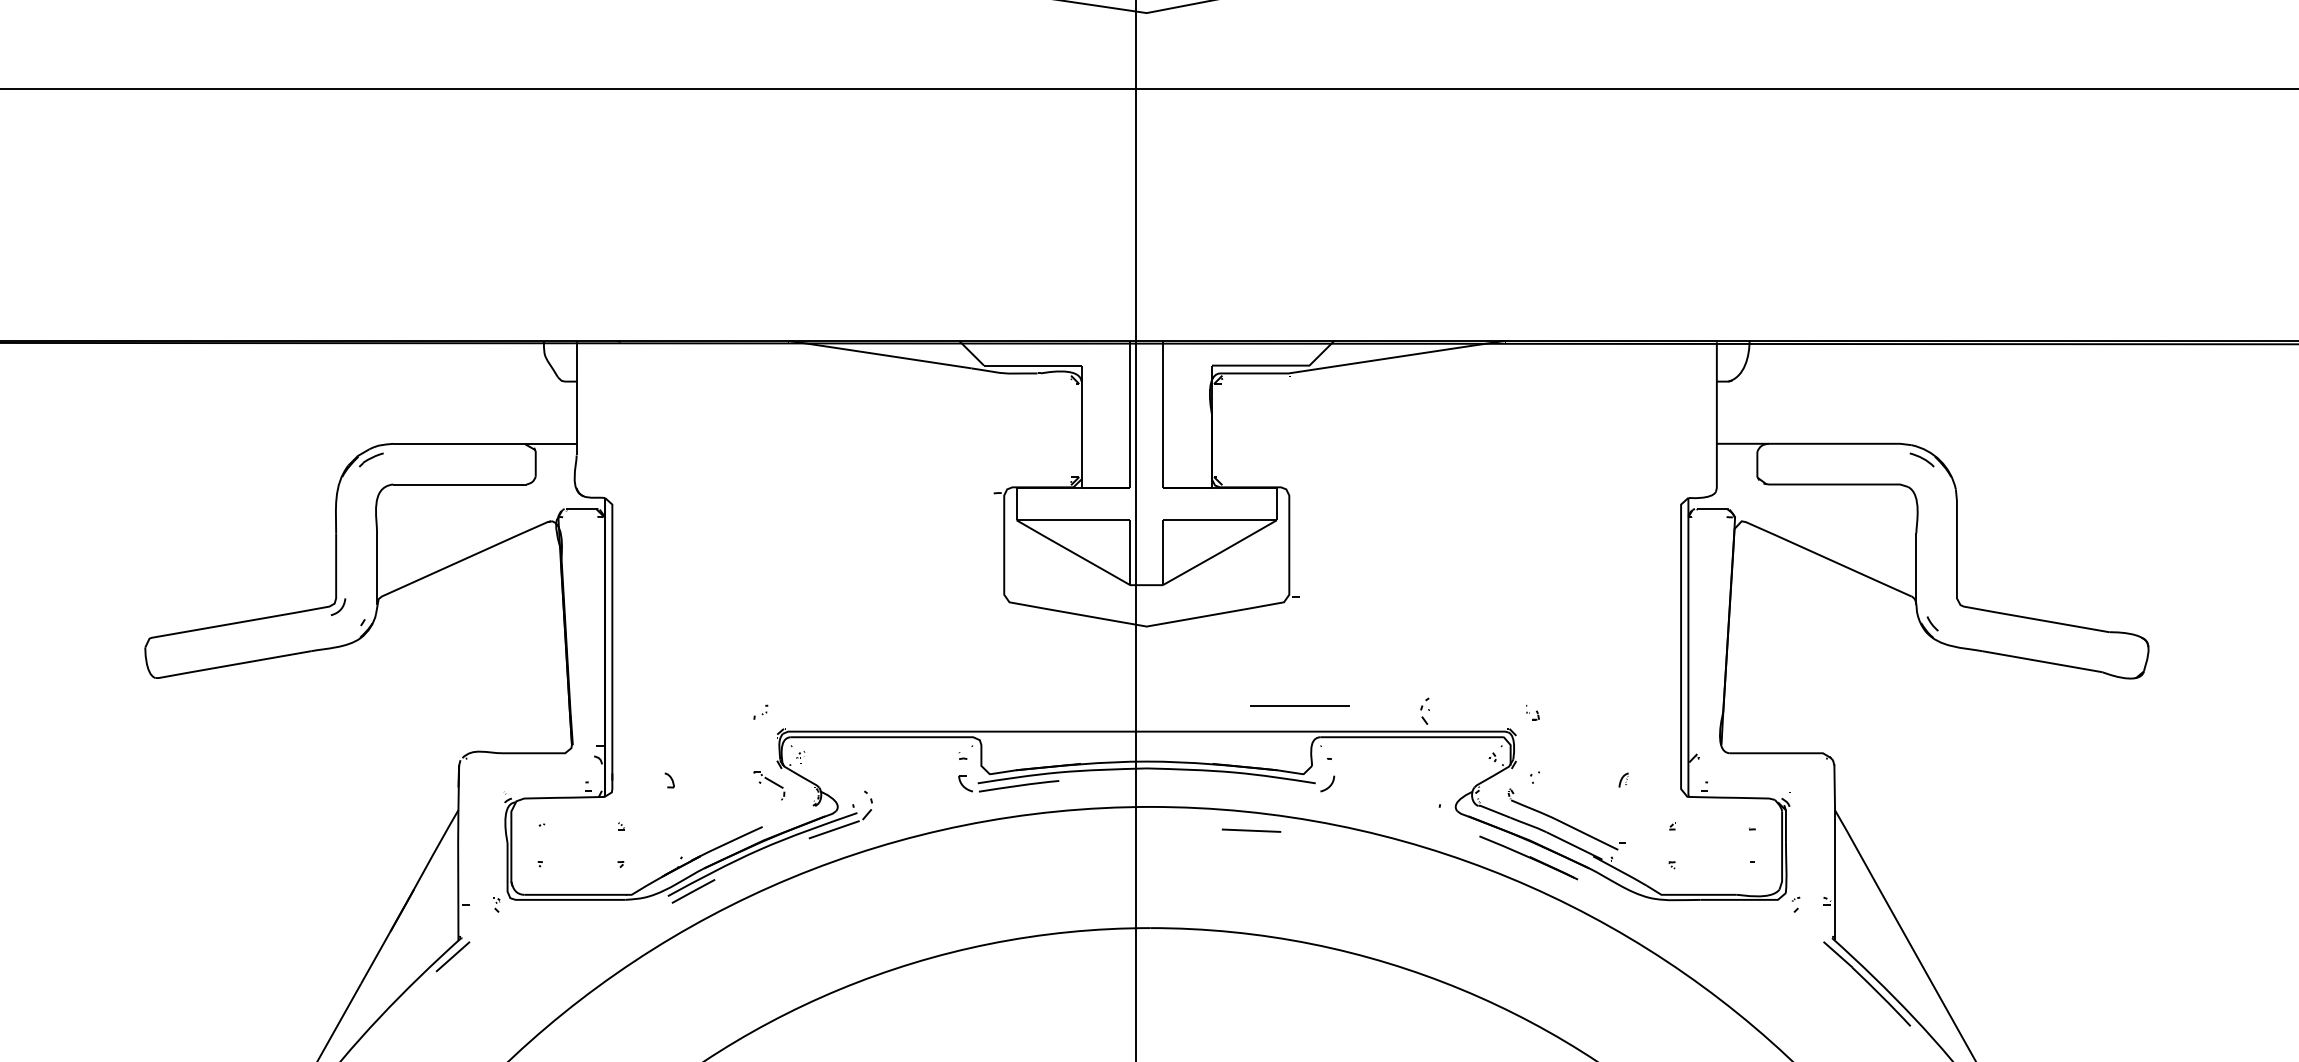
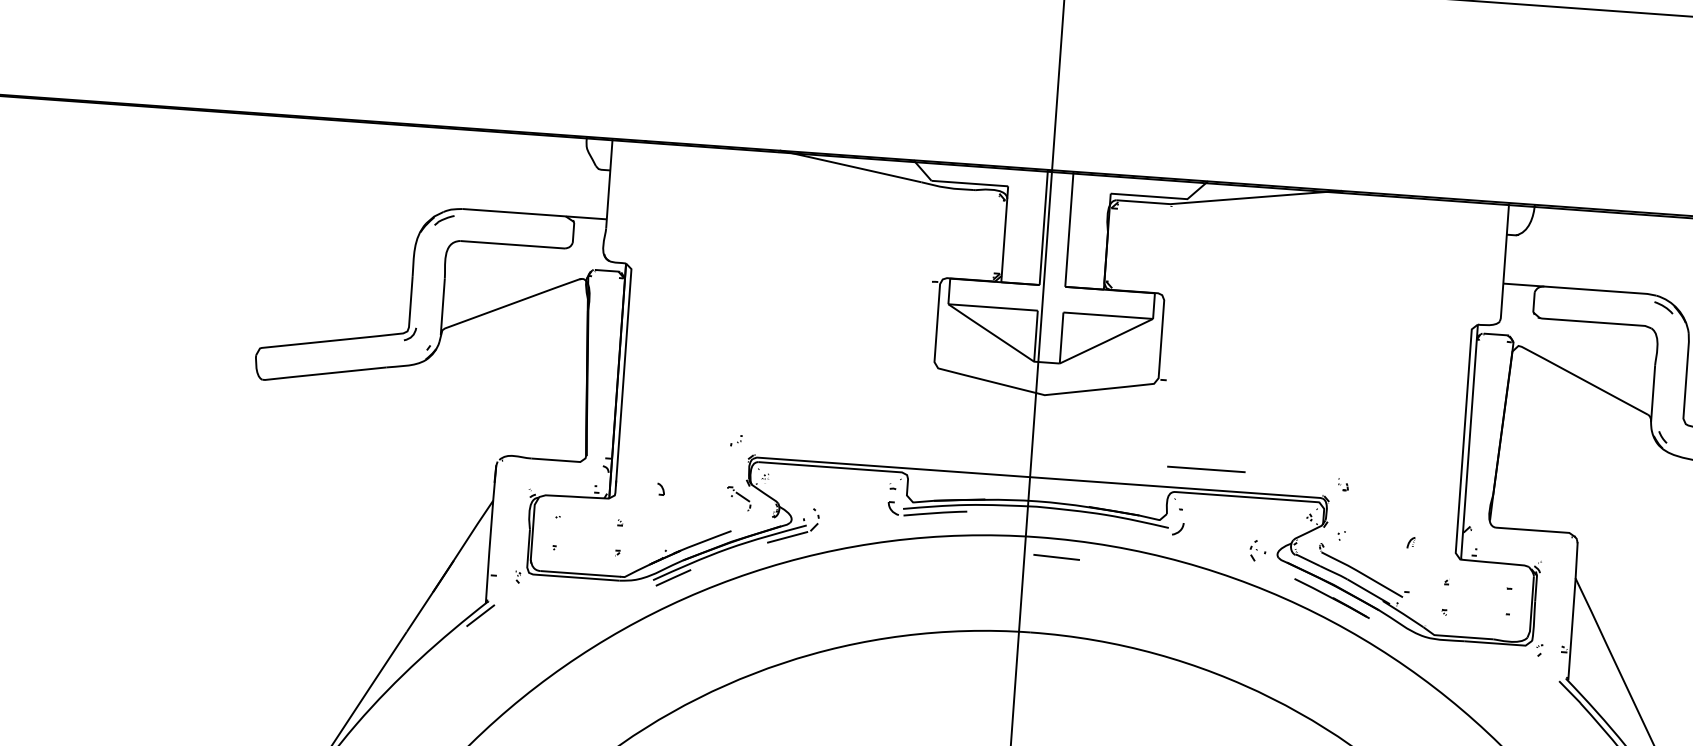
line: (1299, 705) -> (1206, 469), moved
part: (1424, 710) -> (1253, 549), moved
line: (1251, 830) -> (1056, 557), moved

